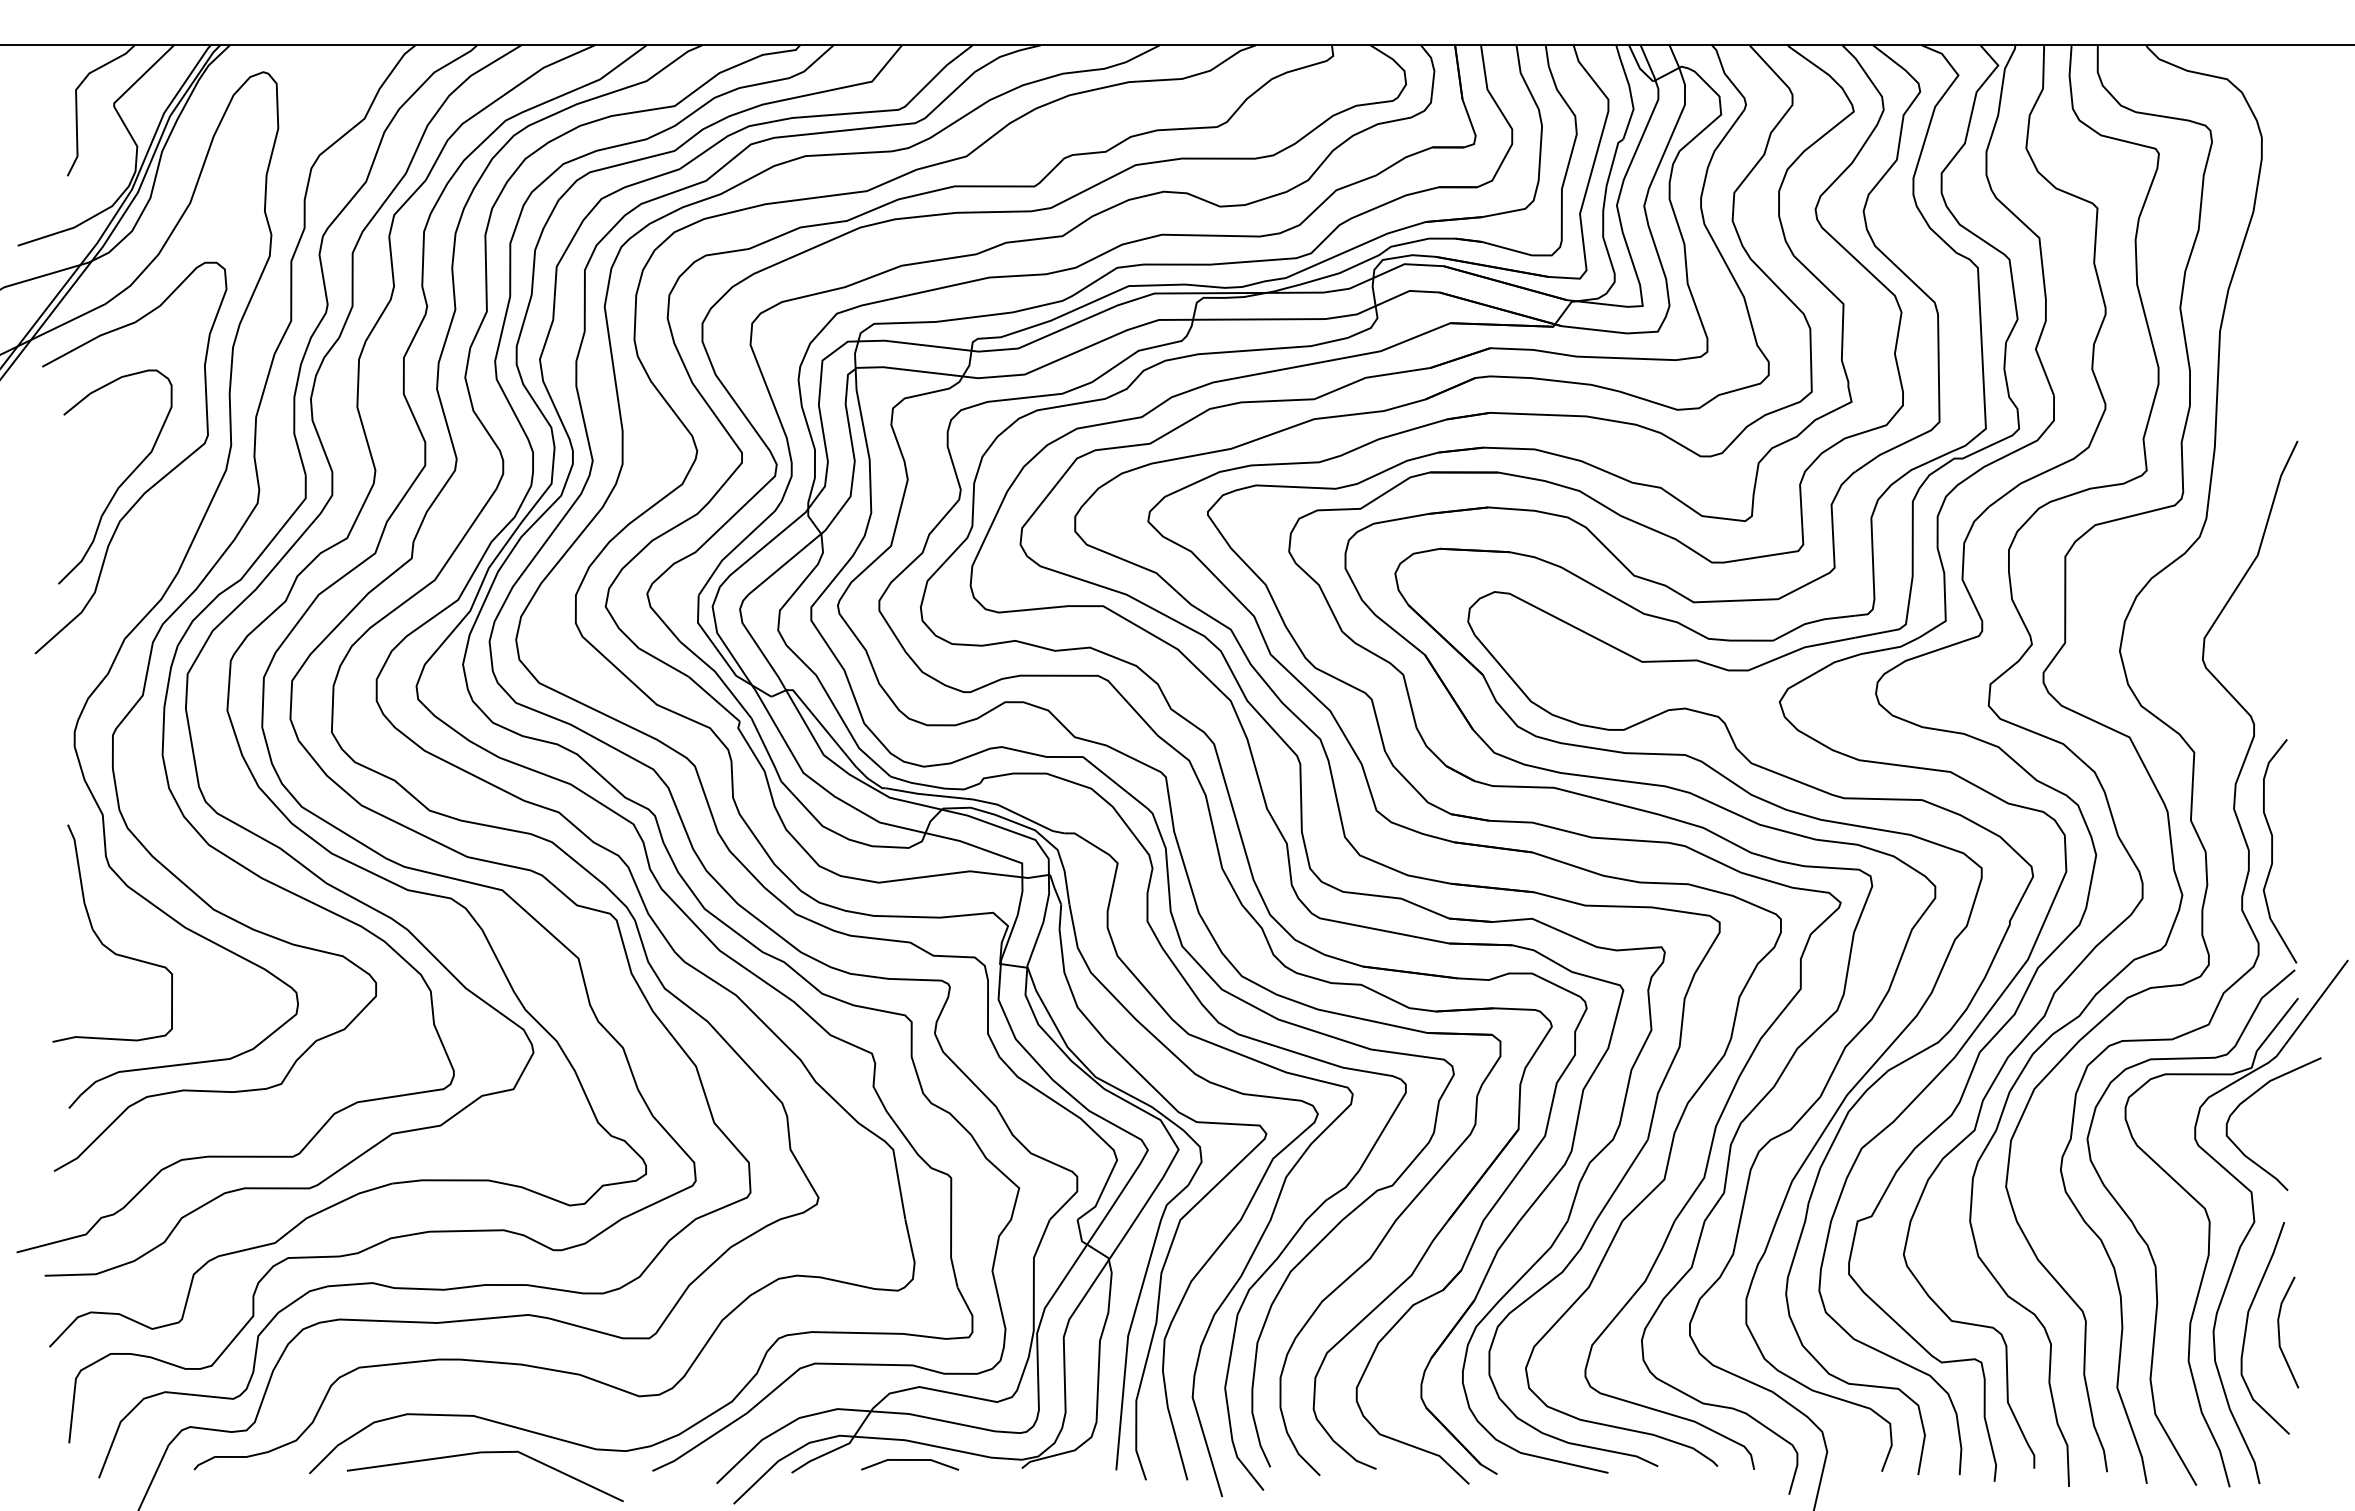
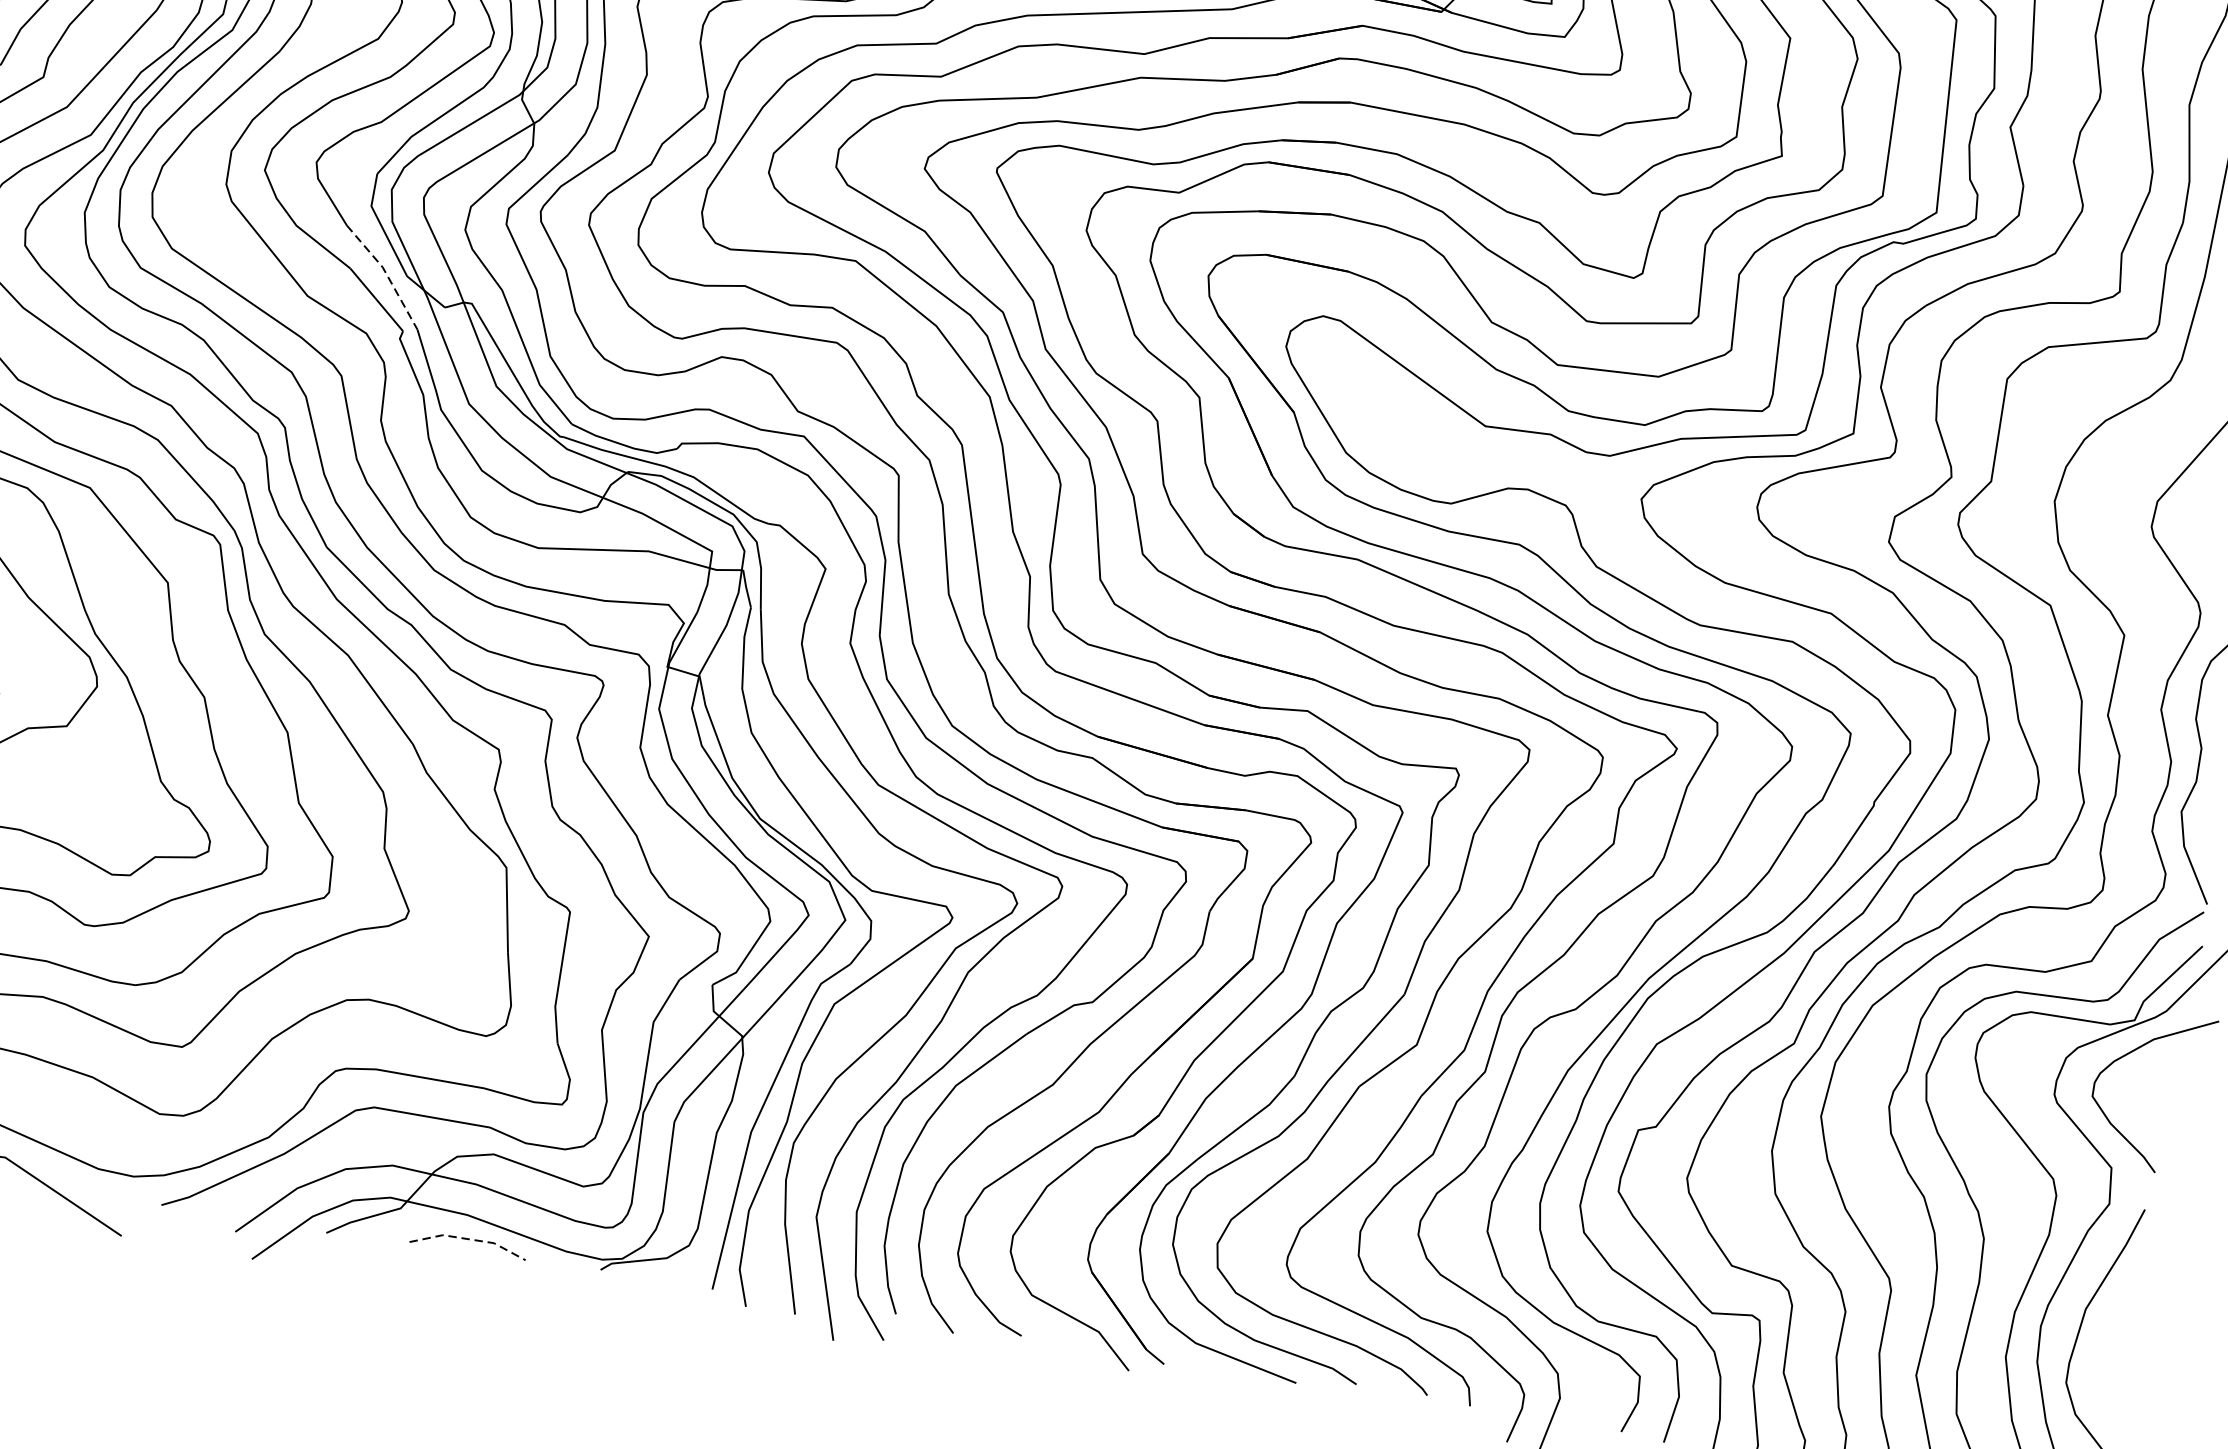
line: (719, 676) -> (387, 273), solid -> dashed
line: (2280, 1336) -> (2119, 1344), removed
line: (910, 1459) -> (469, 1238), solid -> dashed

